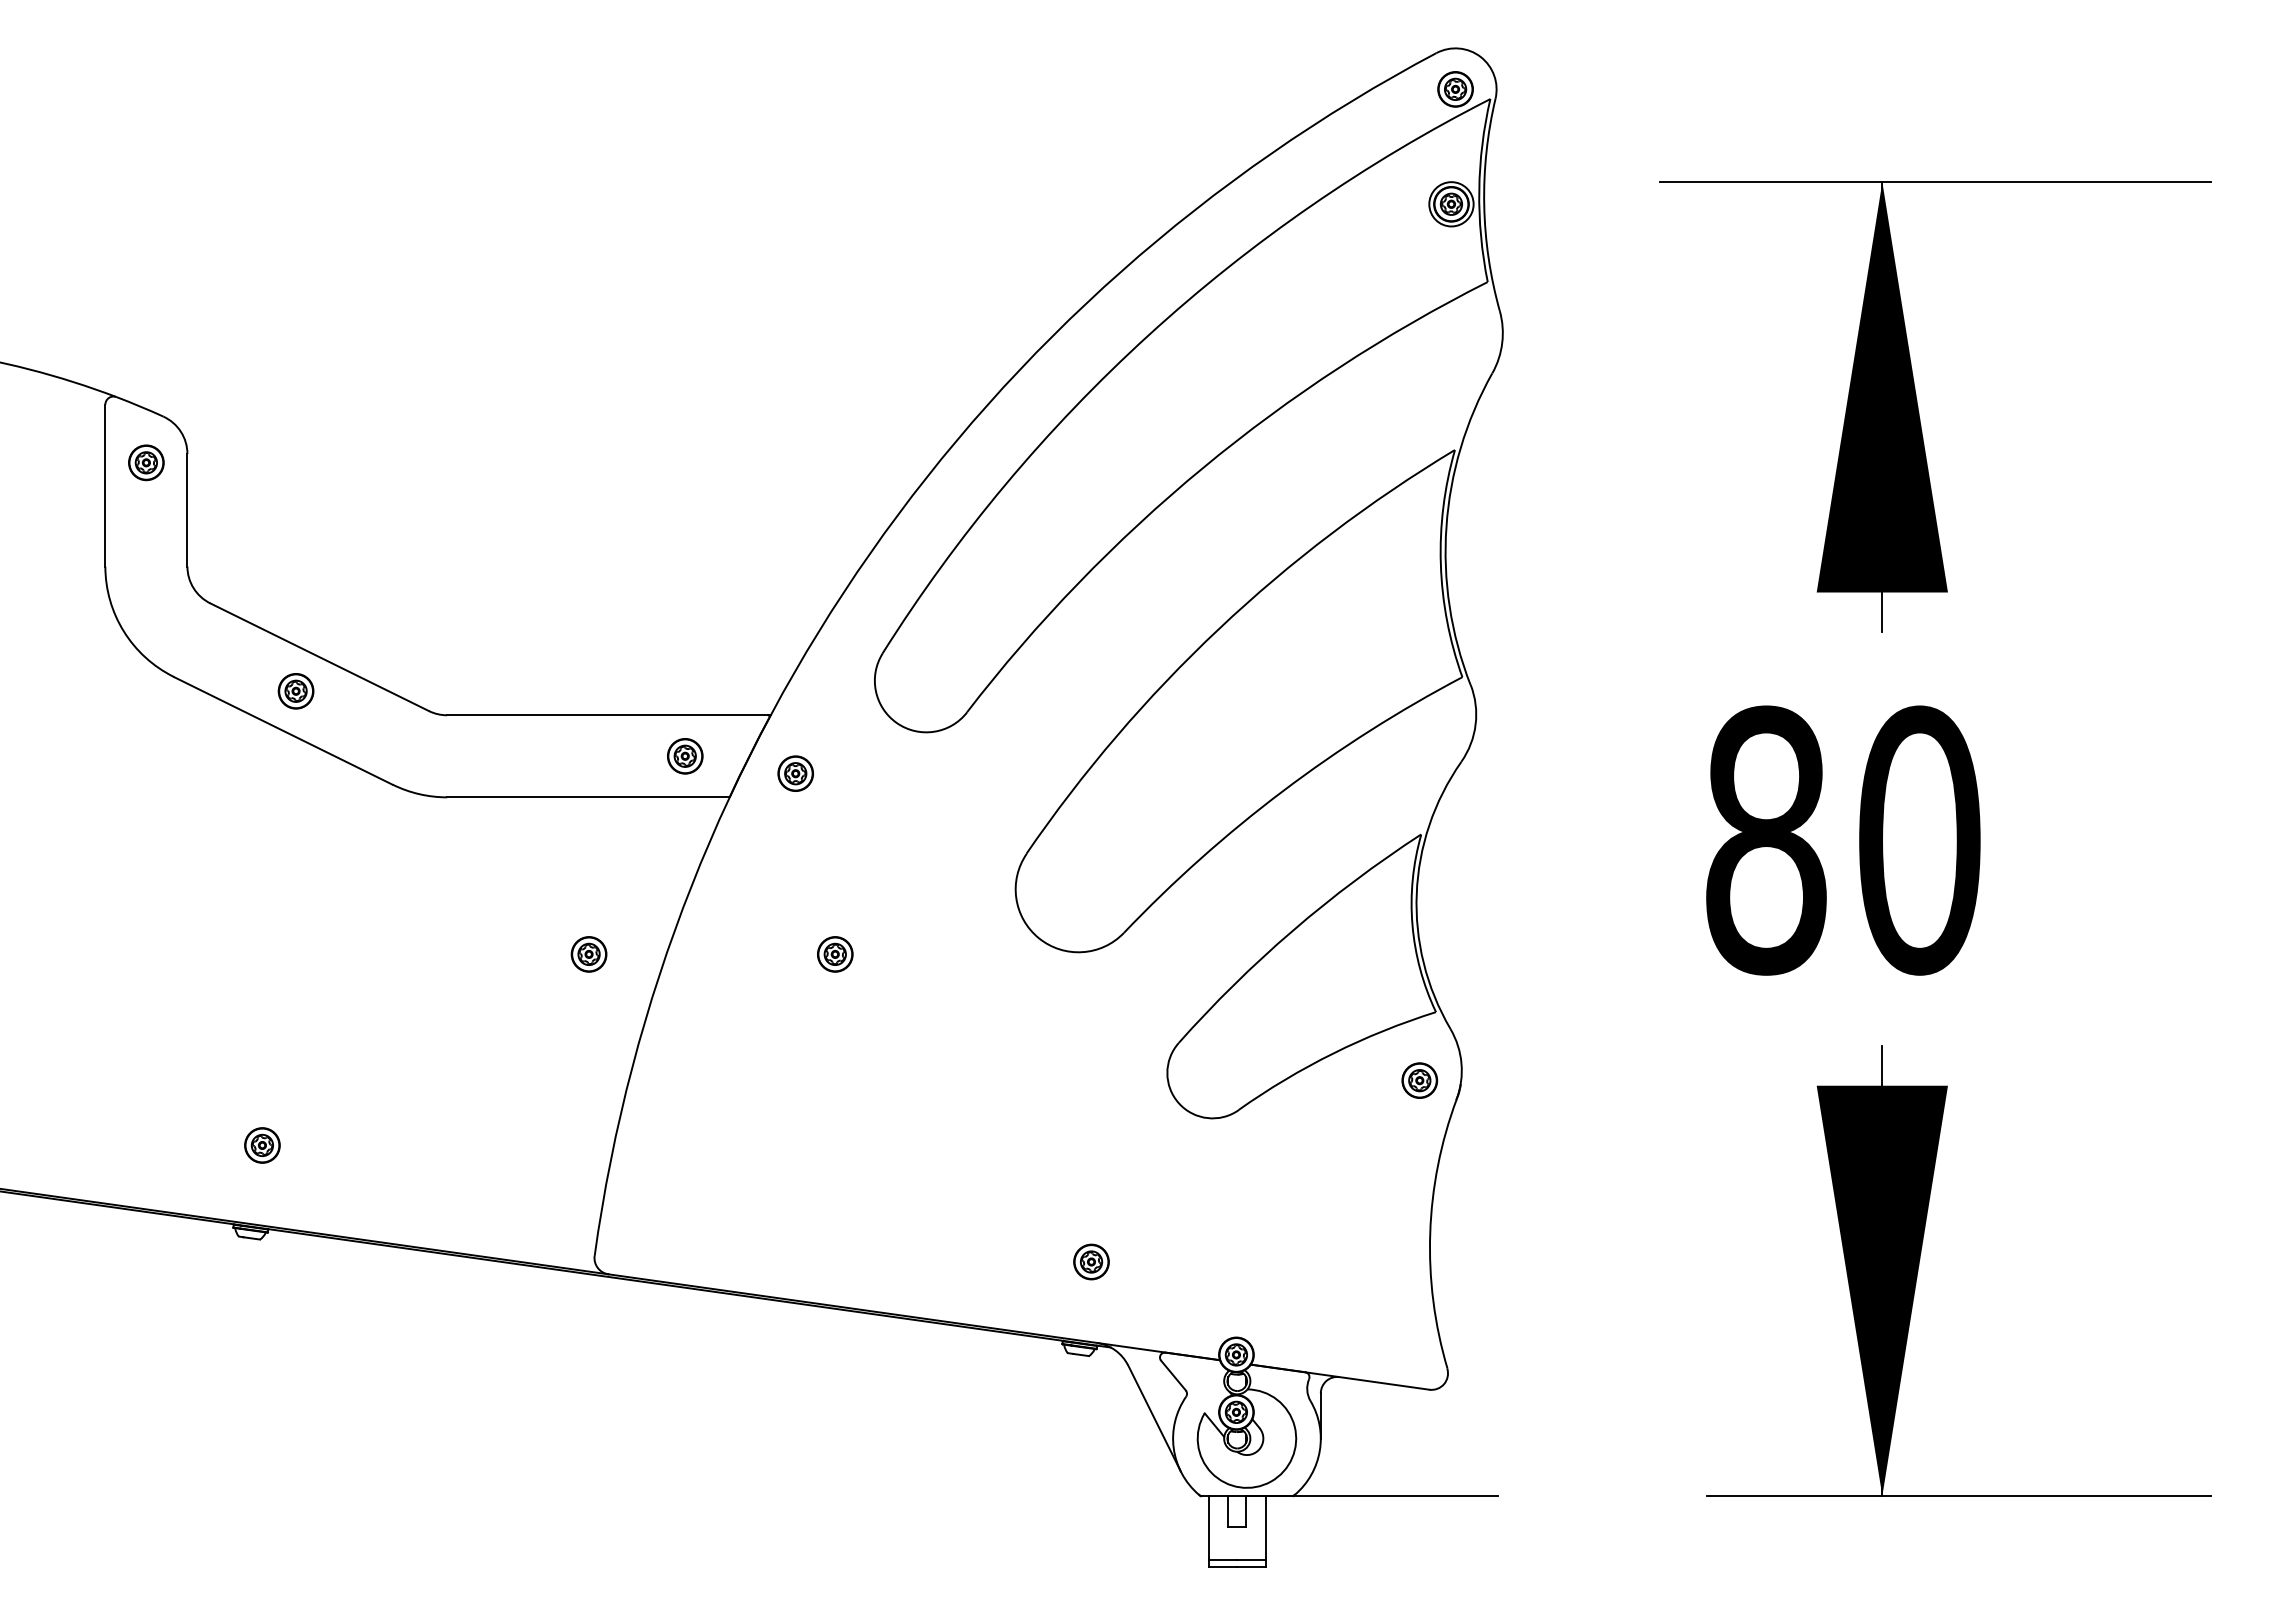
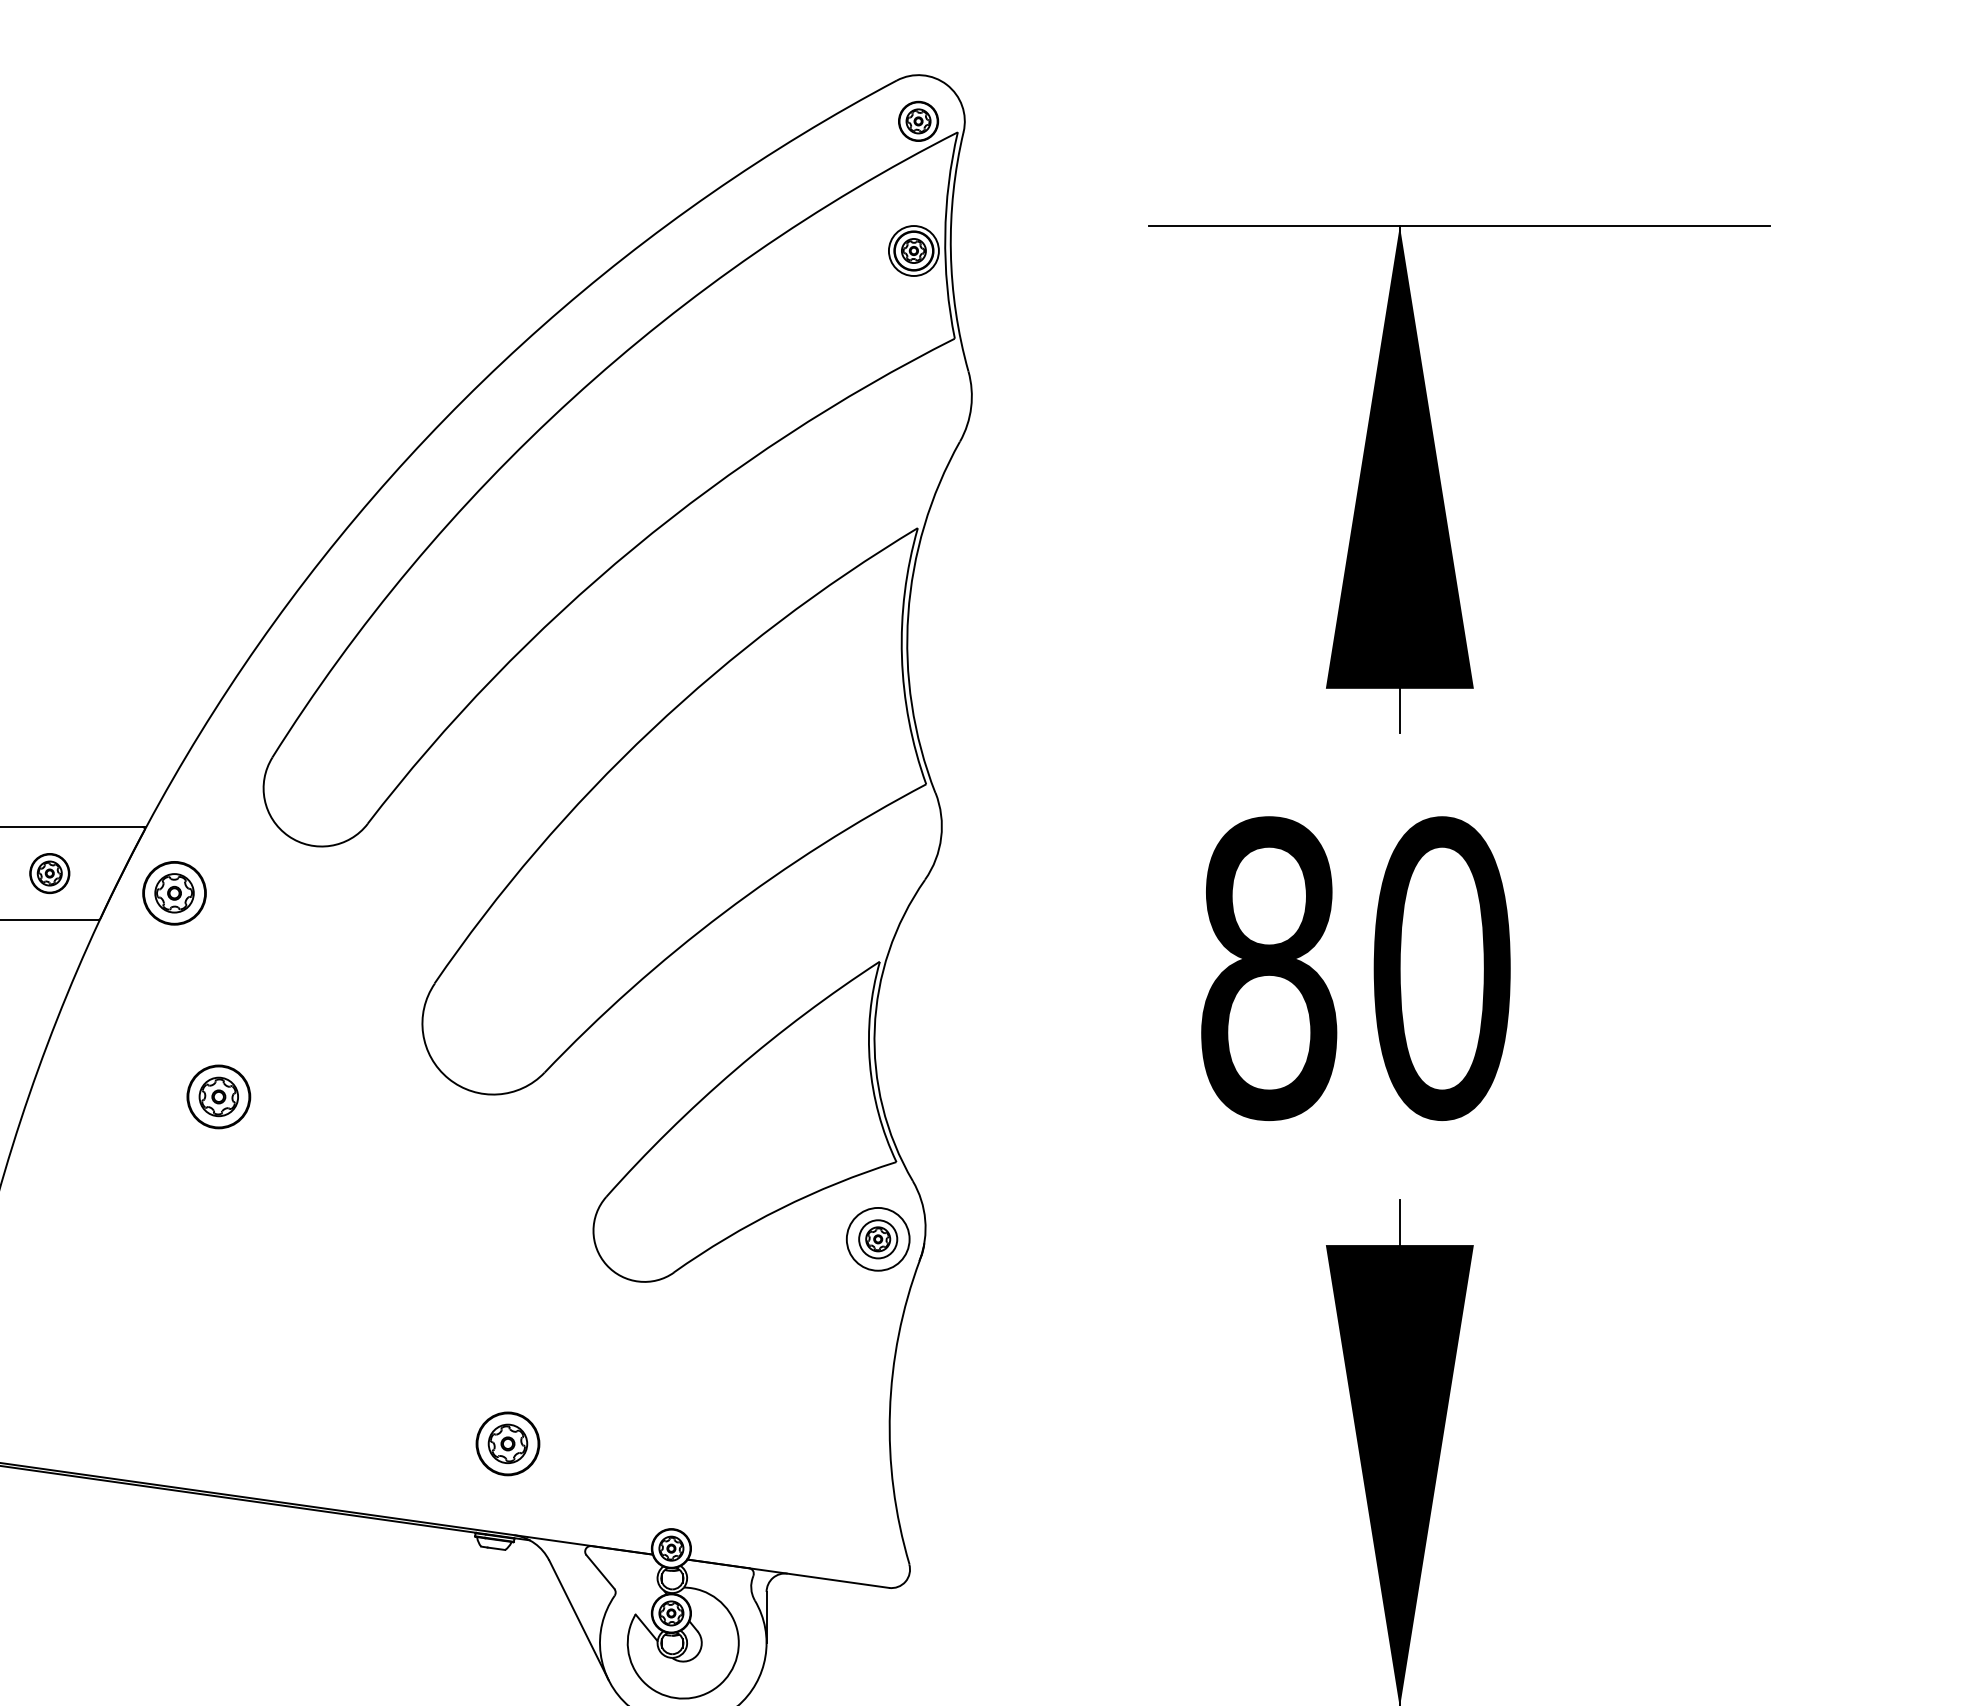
part: (795, 773) -> (174, 892), size x1.6
part: (835, 954) -> (219, 1097), size x1.6
circle: (1419, 1080) -> (877, 1239), size x1.6
part: (1091, 1261) -> (507, 1443), size x1.6

